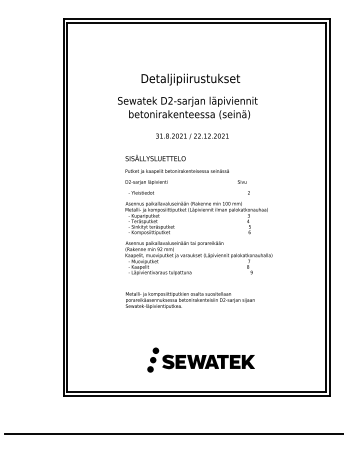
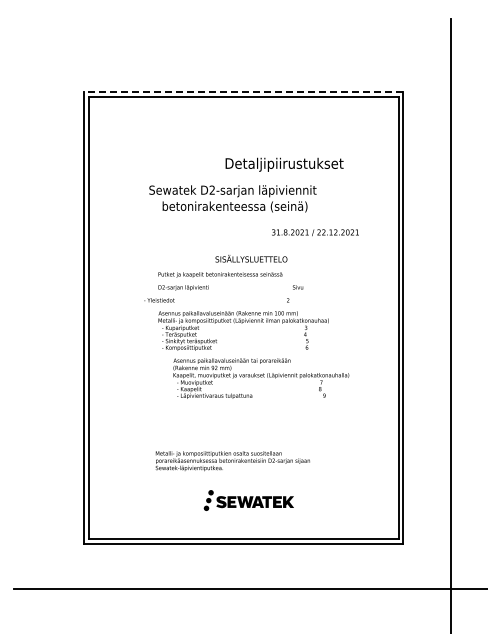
line: (196, 19) -> (243, 92), solid -> dashed
text: (190, 79) -> (284, 164), moved
text: (192, 136) -> (315, 232), moved
text: (155, 157) -> (251, 258), moved
text: (189, 192) -> (216, 300), moved
text: (199, 258) -> (261, 378), moved
text: (189, 300) -> (232, 461), moved
part: (200, 360) -> (248, 500), size x0.7

